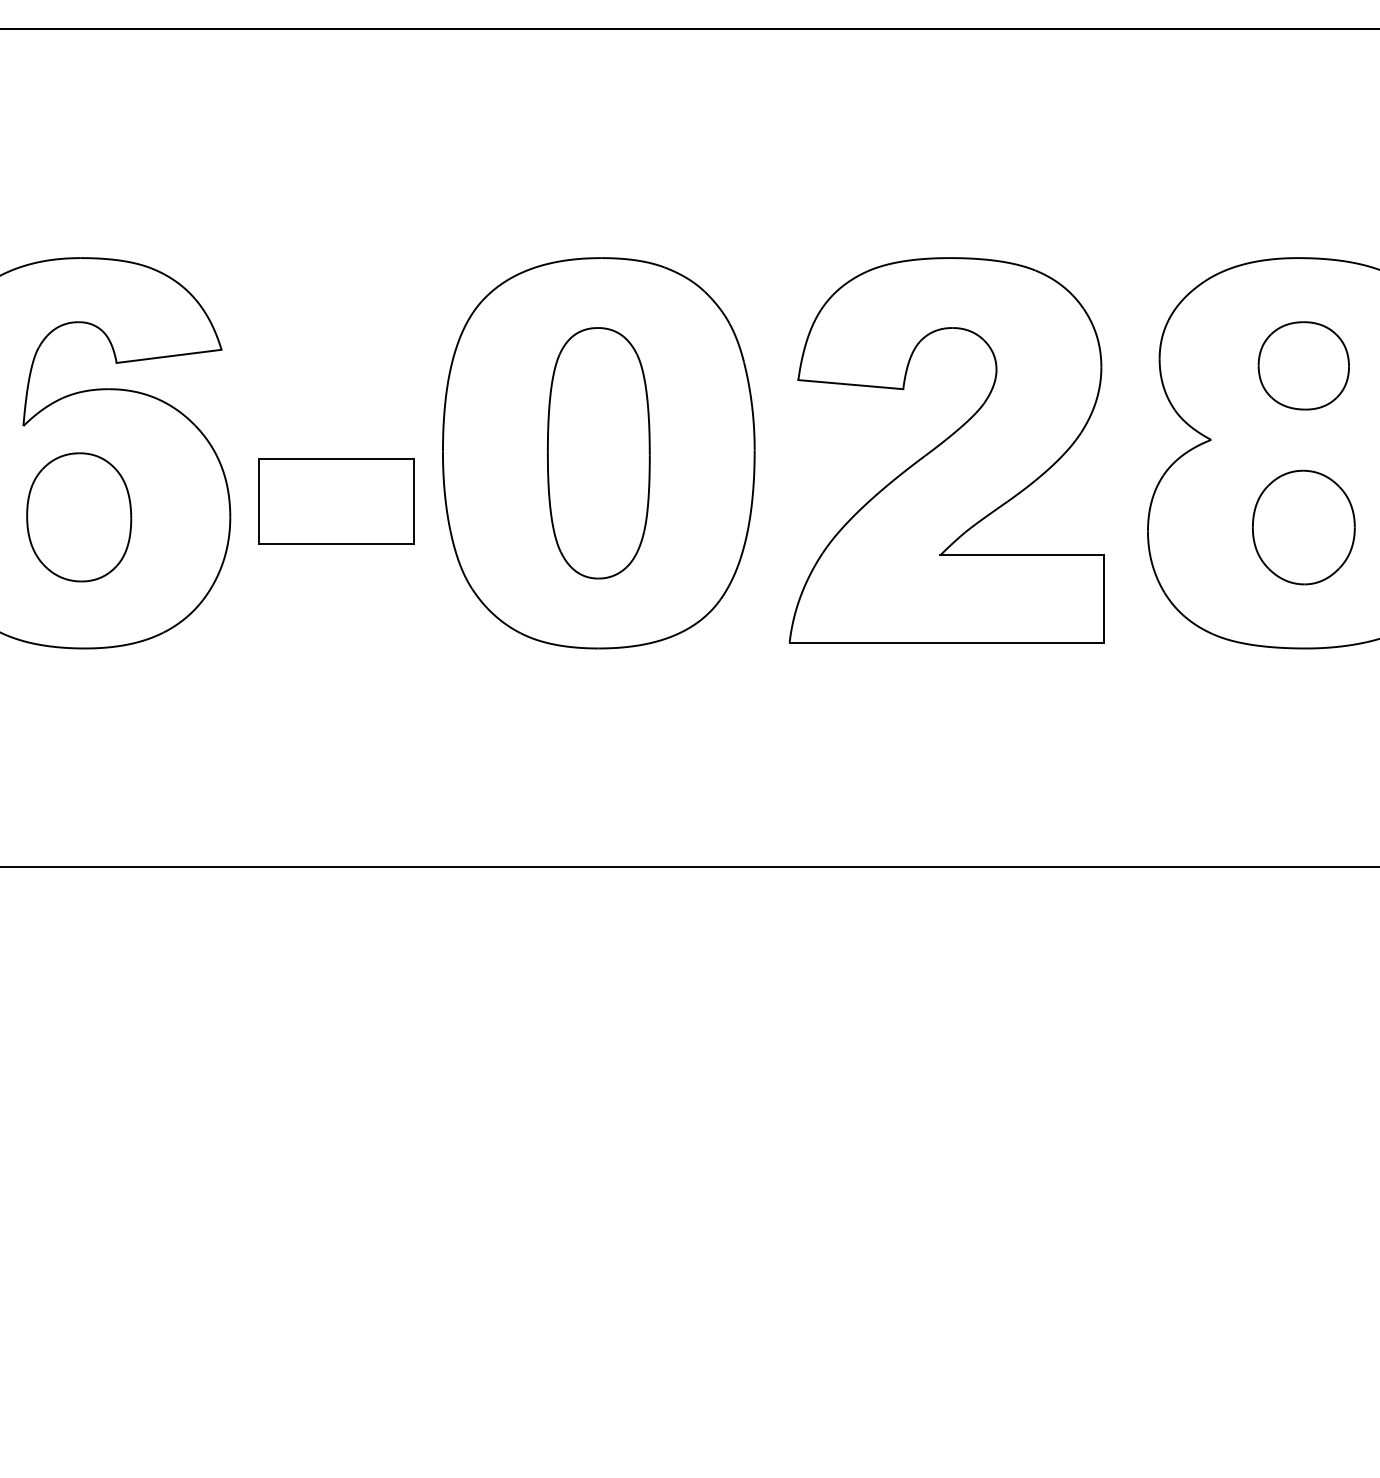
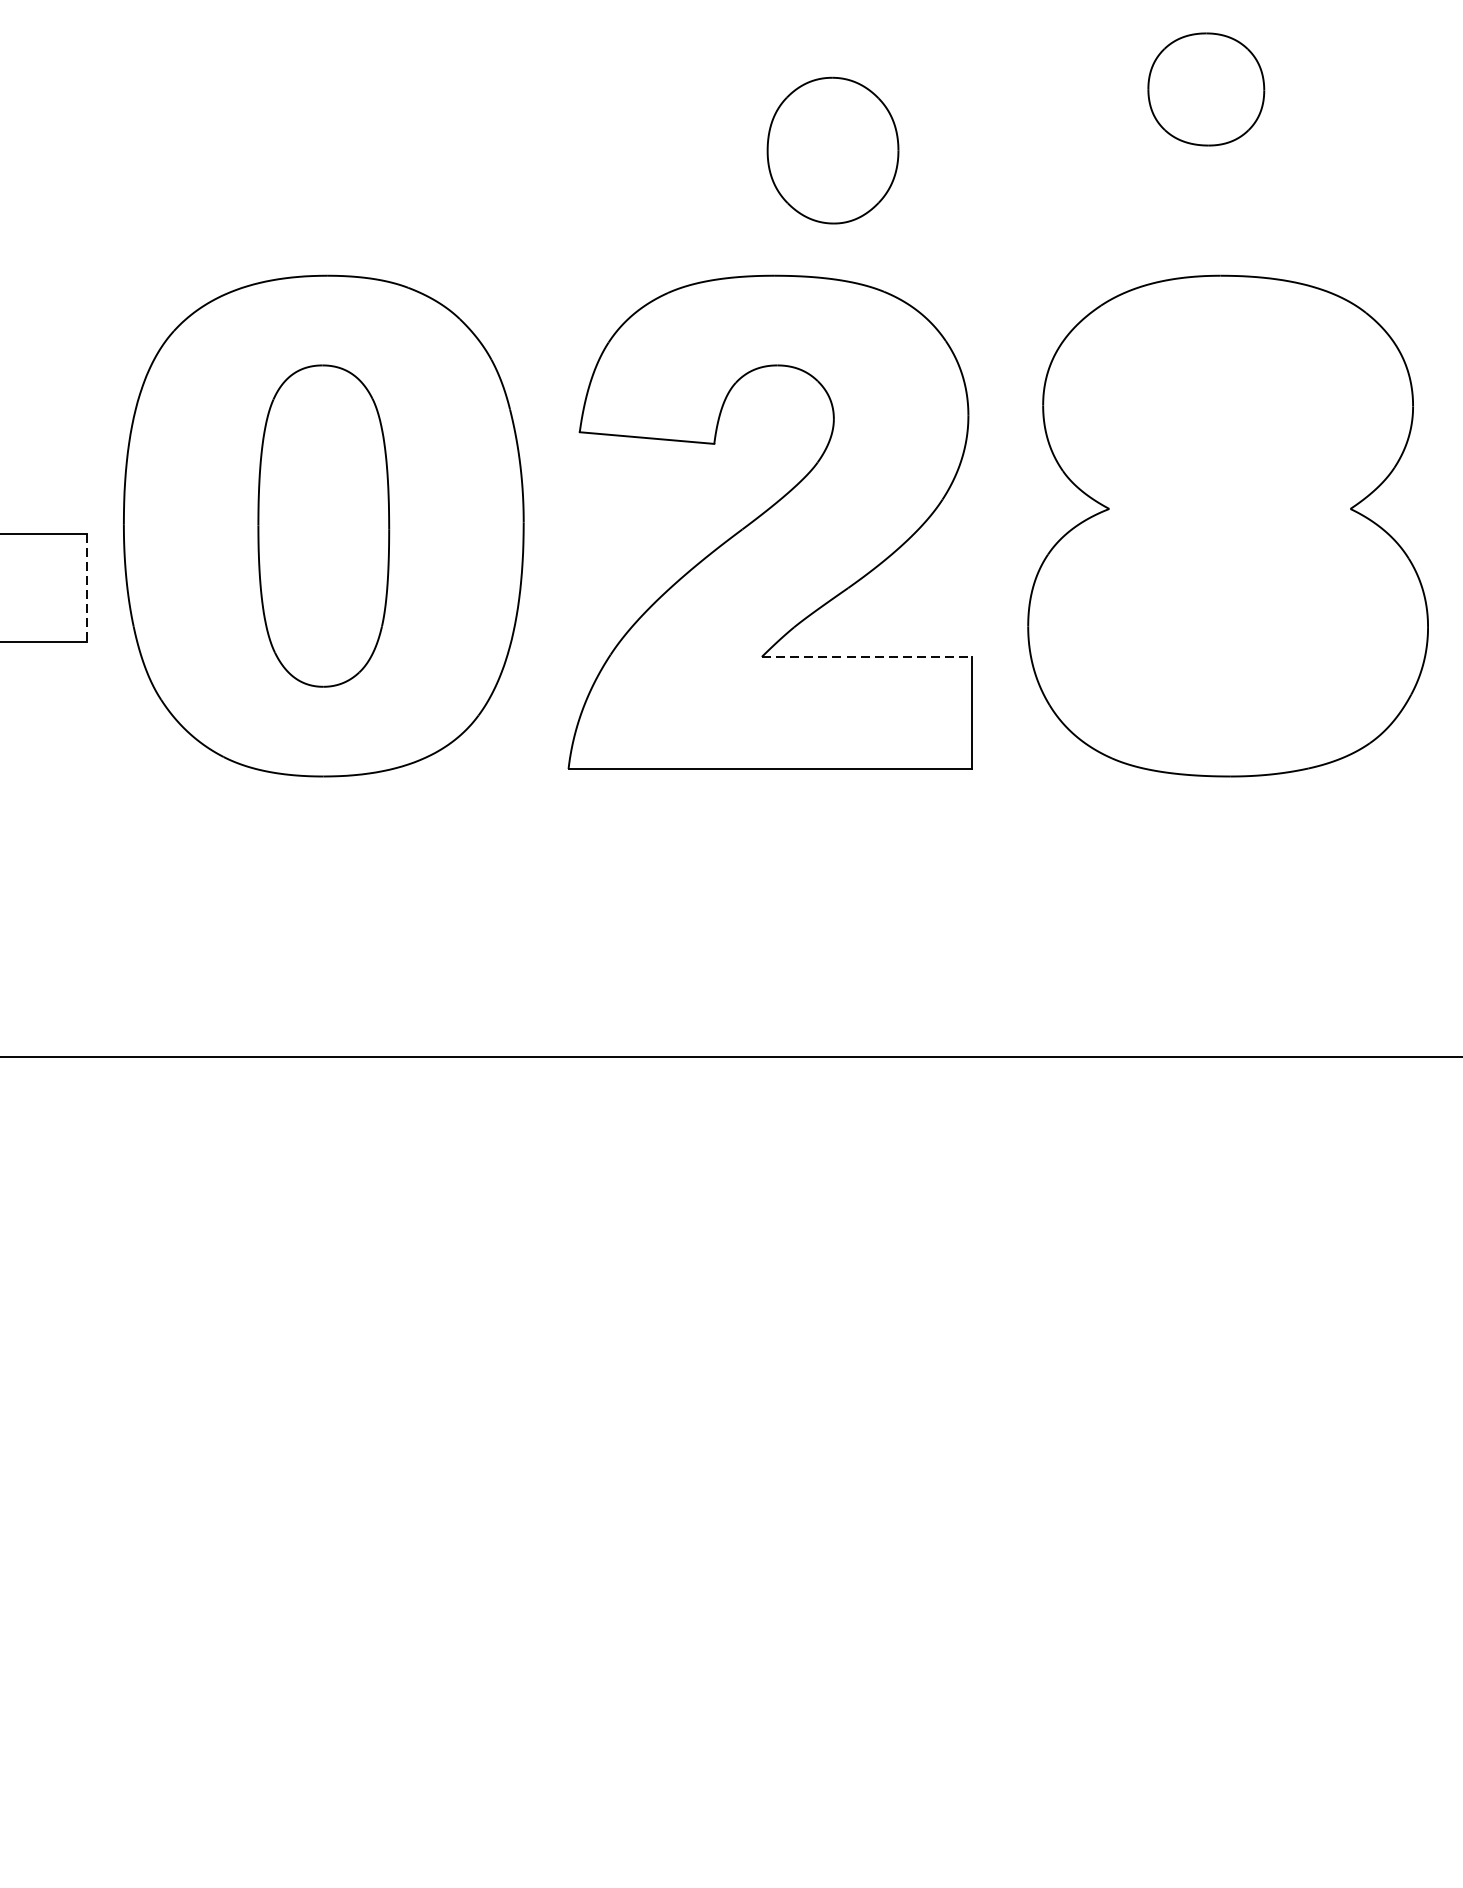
part: (1303, 365) -> (1205, 88), moved
line: (413, 501) -> (86, 587), solid -> dashed
part: (1303, 527) -> (832, 150), moved
line: (1022, 555) -> (867, 657), solid -> dashed

